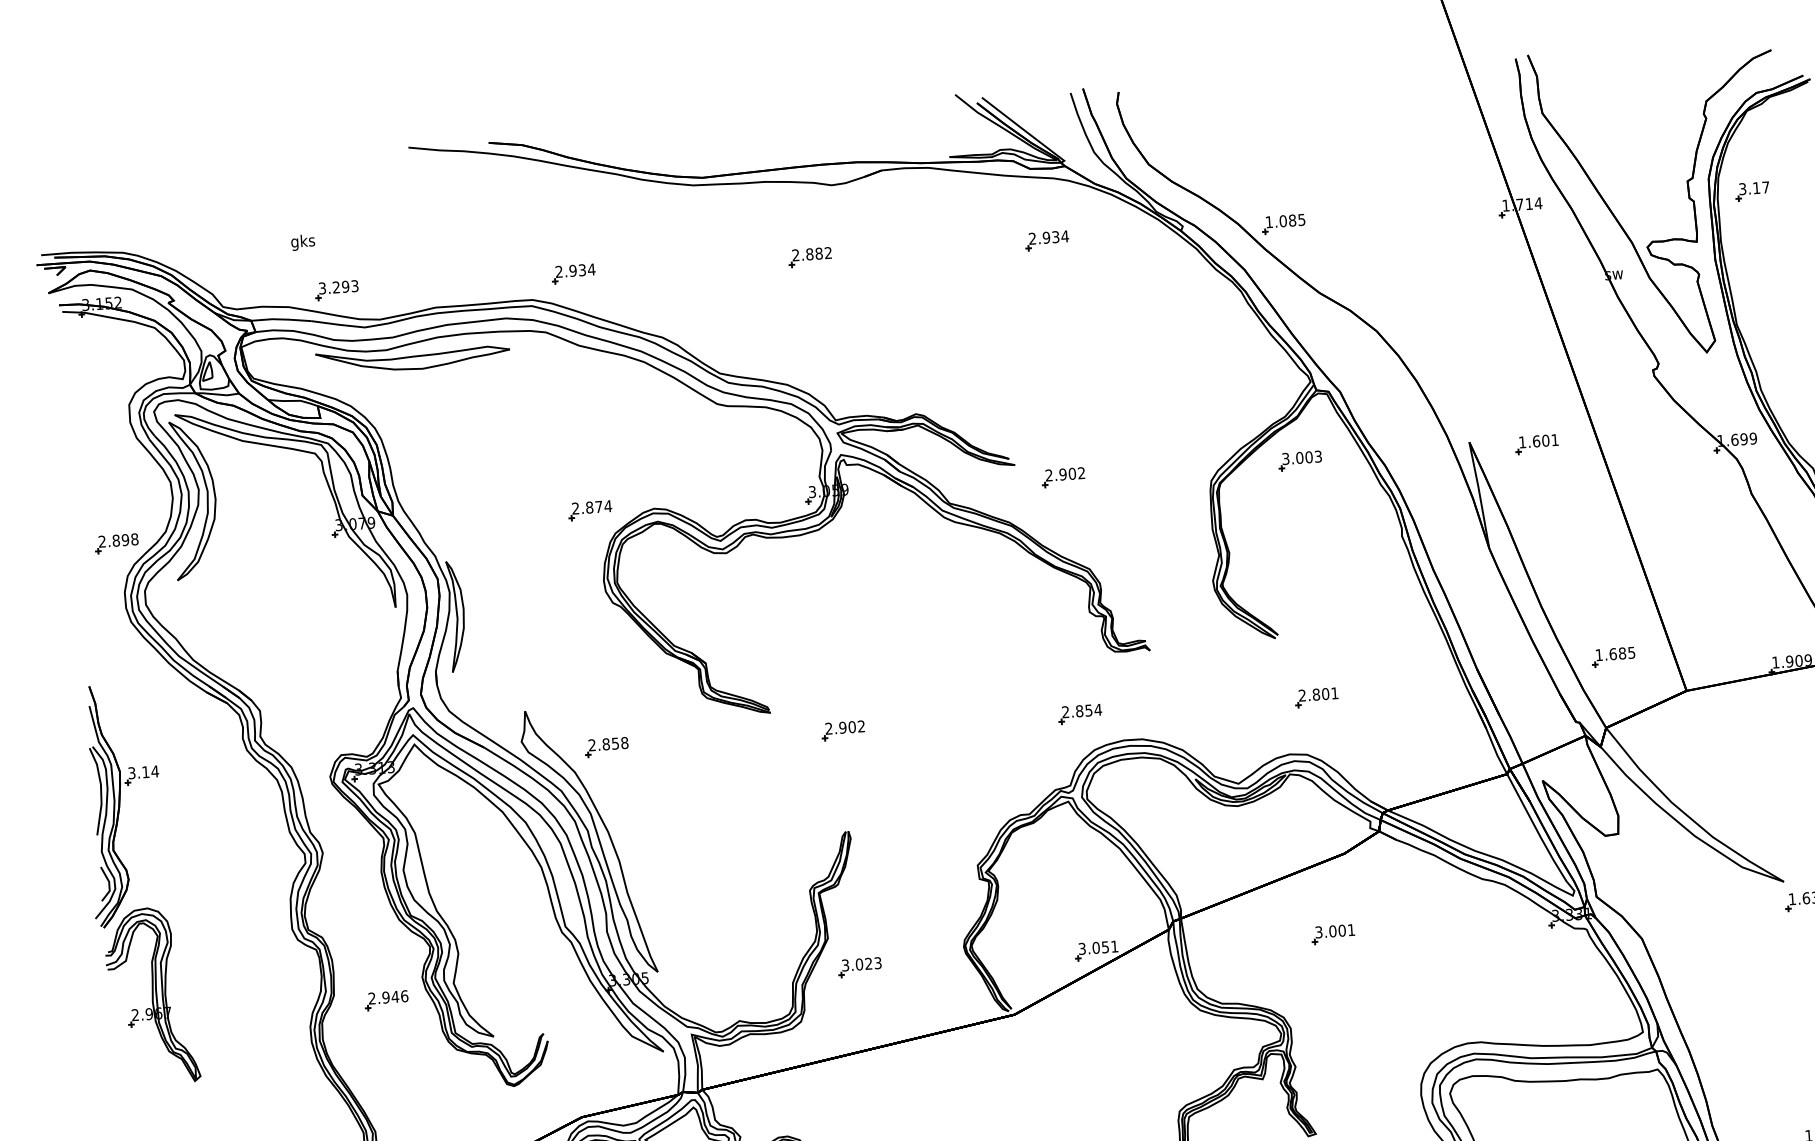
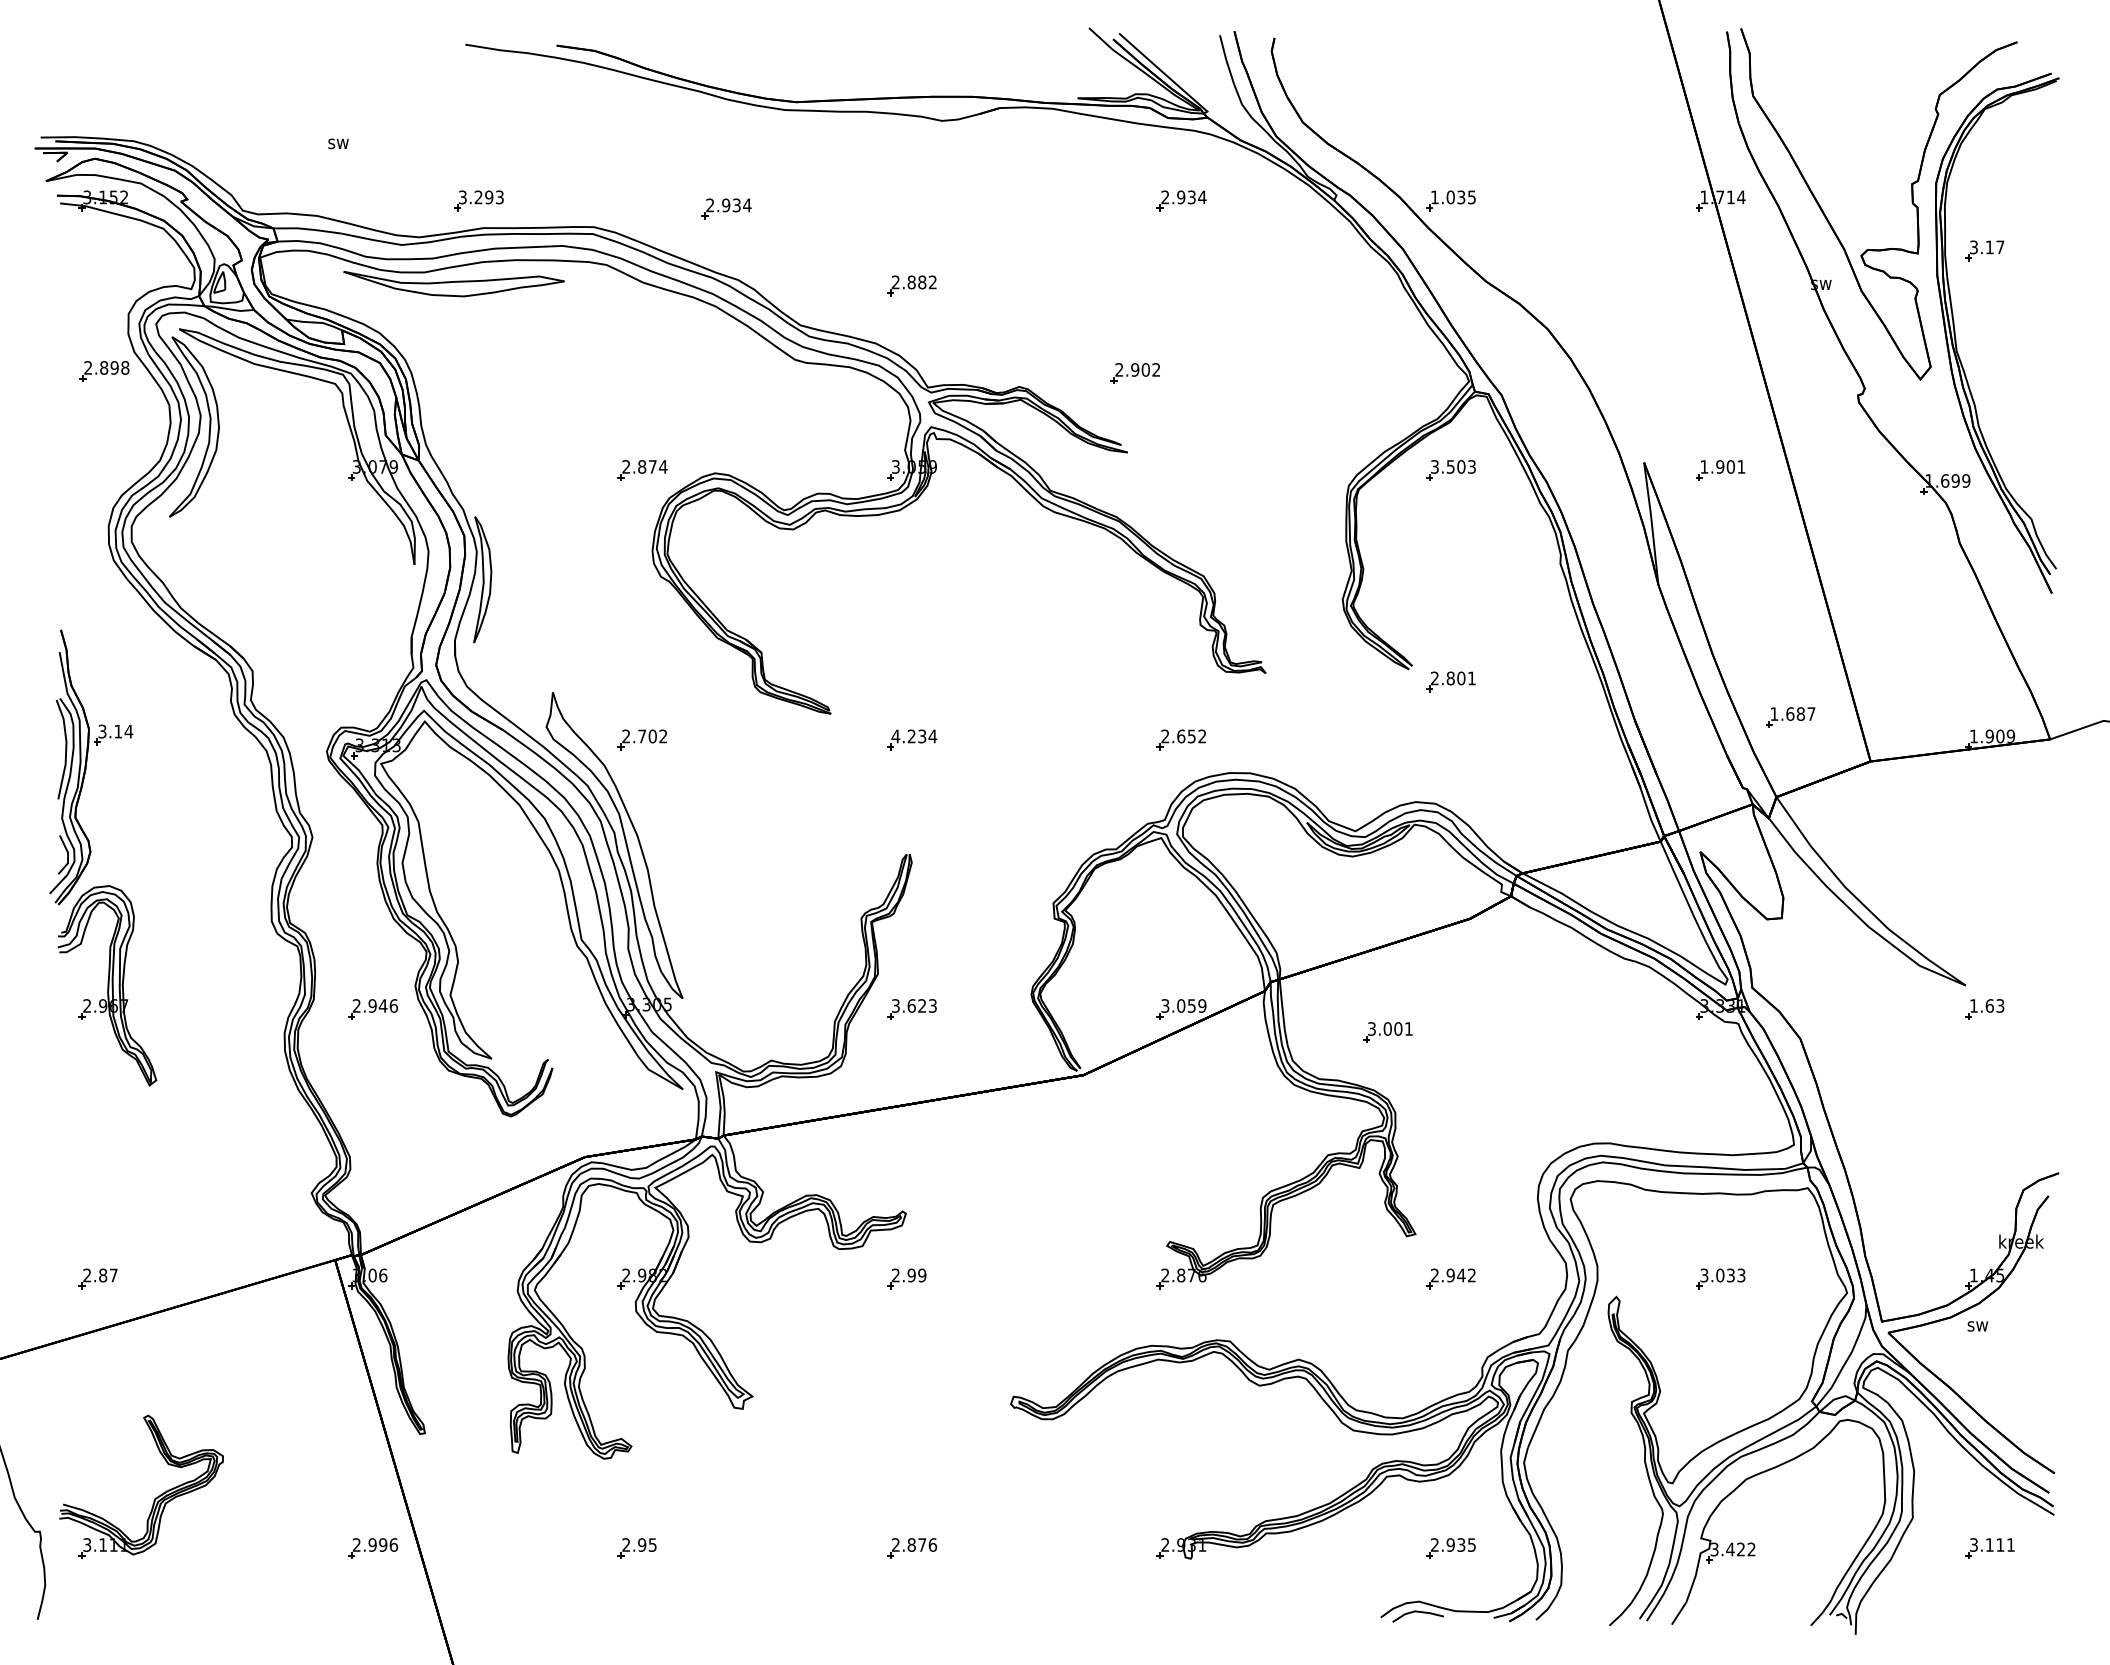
part: (1752, 191) -> (1984, 250), moved
text: (1292, 220) -> (1461, 197), 1.085 -> 1.035
text: (303, 242) -> (338, 143), gks -> sw
part: (809, 257) -> (911, 285), moved
part: (573, 273) -> (726, 208), moved
part: (336, 290) -> (478, 200), moved
text: (1536, 441) -> (1720, 466), 1.601 -> 1.901
text: (1299, 457) -> (1450, 466), 3.003 -> 3.503
part: (1062, 477) -> (1134, 373), moved
part: (116, 543) -> (104, 371), moved
text: (1631, 652) -> (1811, 713), 1.685 -> 1.687
part: (1316, 697) -> (1450, 681), moved
text: (1088, 710) -> (1191, 736), 2.854 -> 2.652
text: (845, 727) -> (914, 736), 2.902 -> 4.234
text: (615, 743) -> (652, 736), 2.858 -> 2.702
part: (1332, 934) -> (1387, 1032), moved
text: (1114, 946) -> (1202, 1005), 3.051 -> 3.059
text: (859, 964) -> (911, 1005), 3.023 -> 3.623

